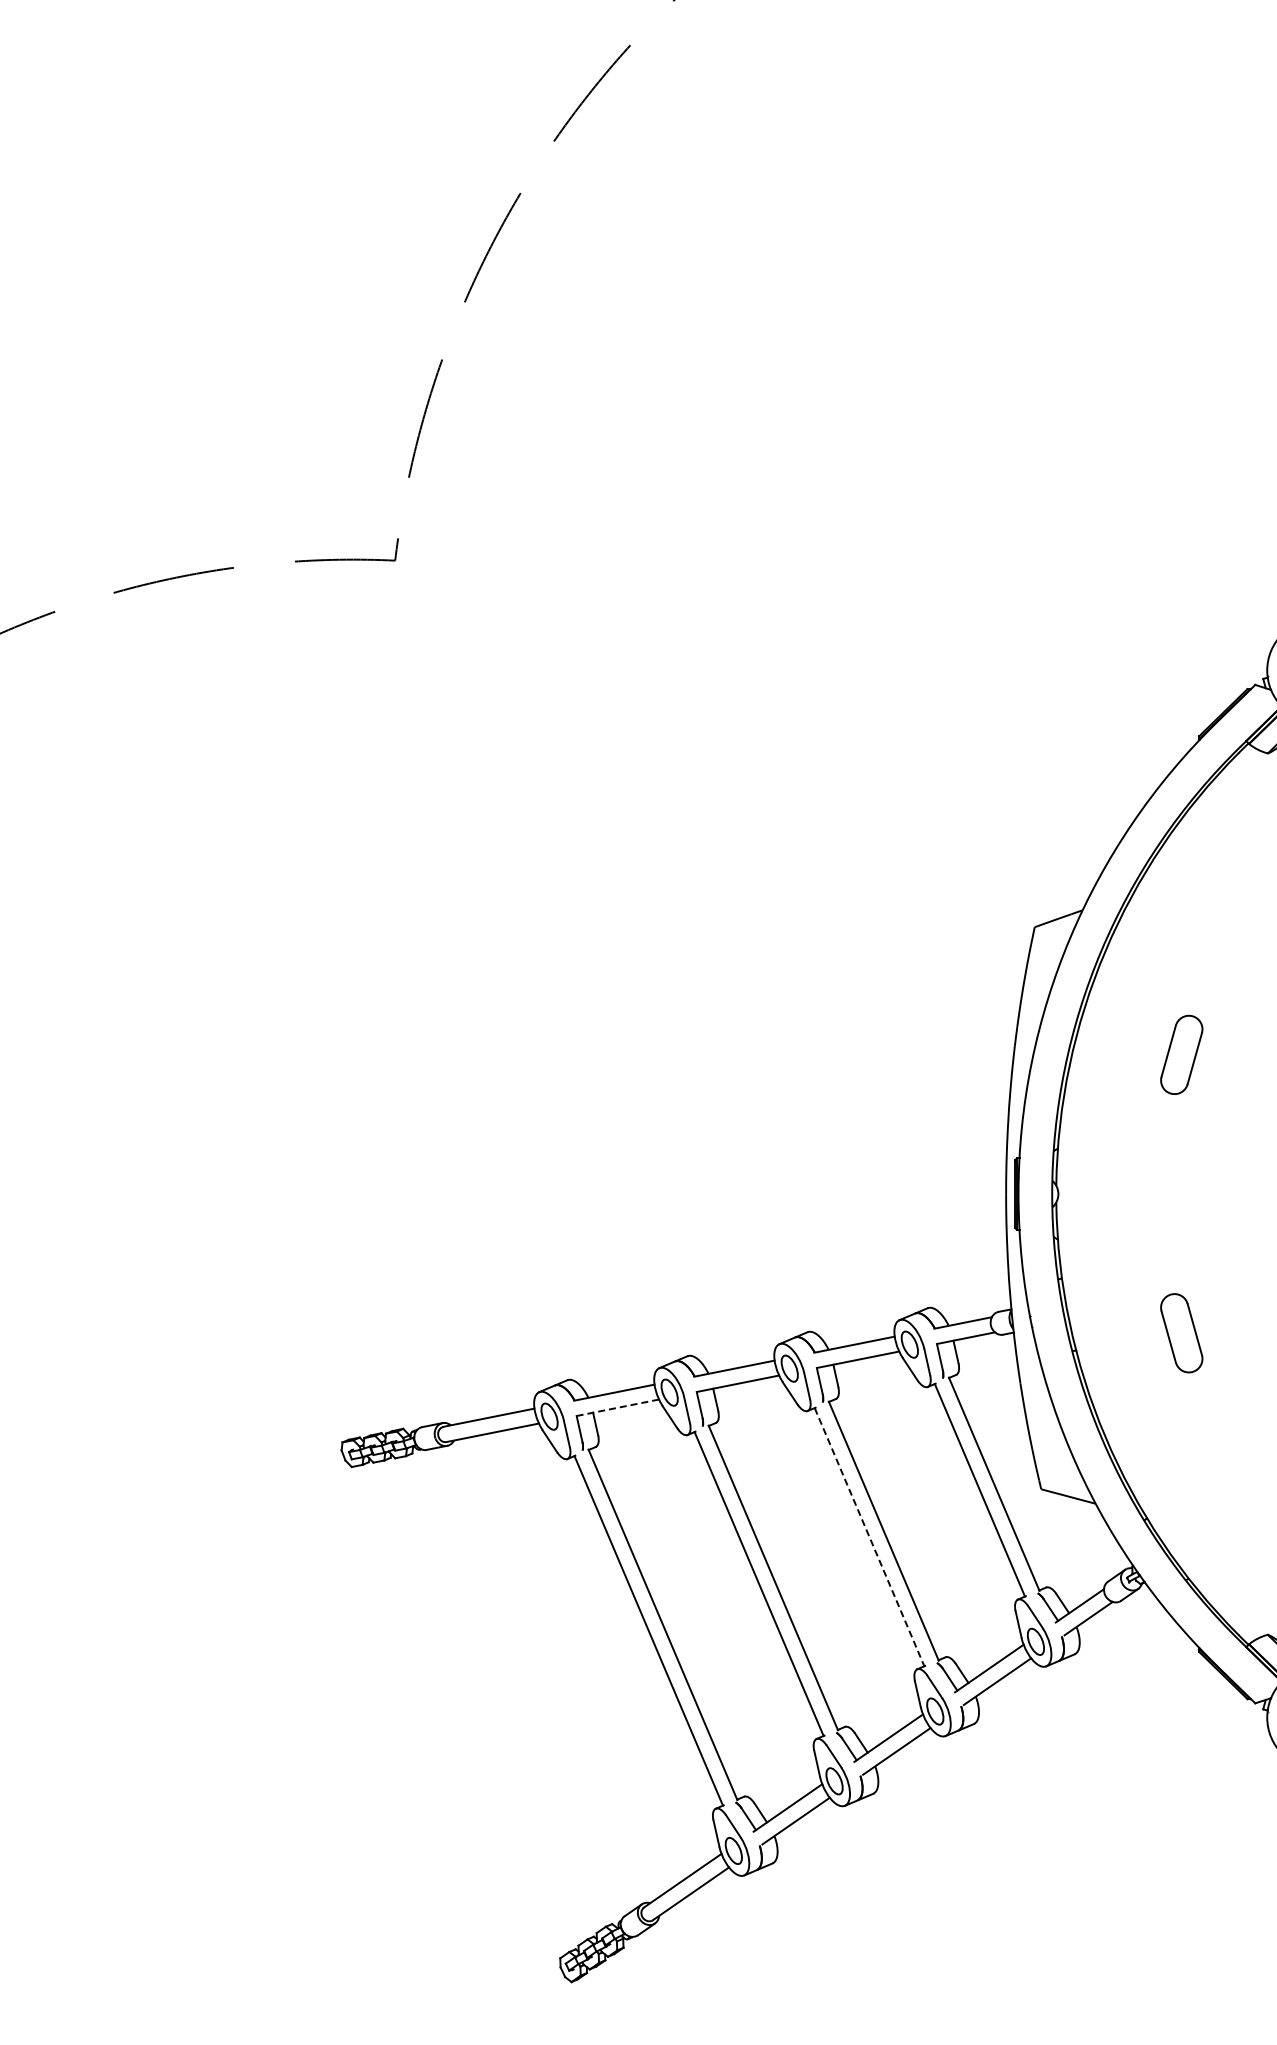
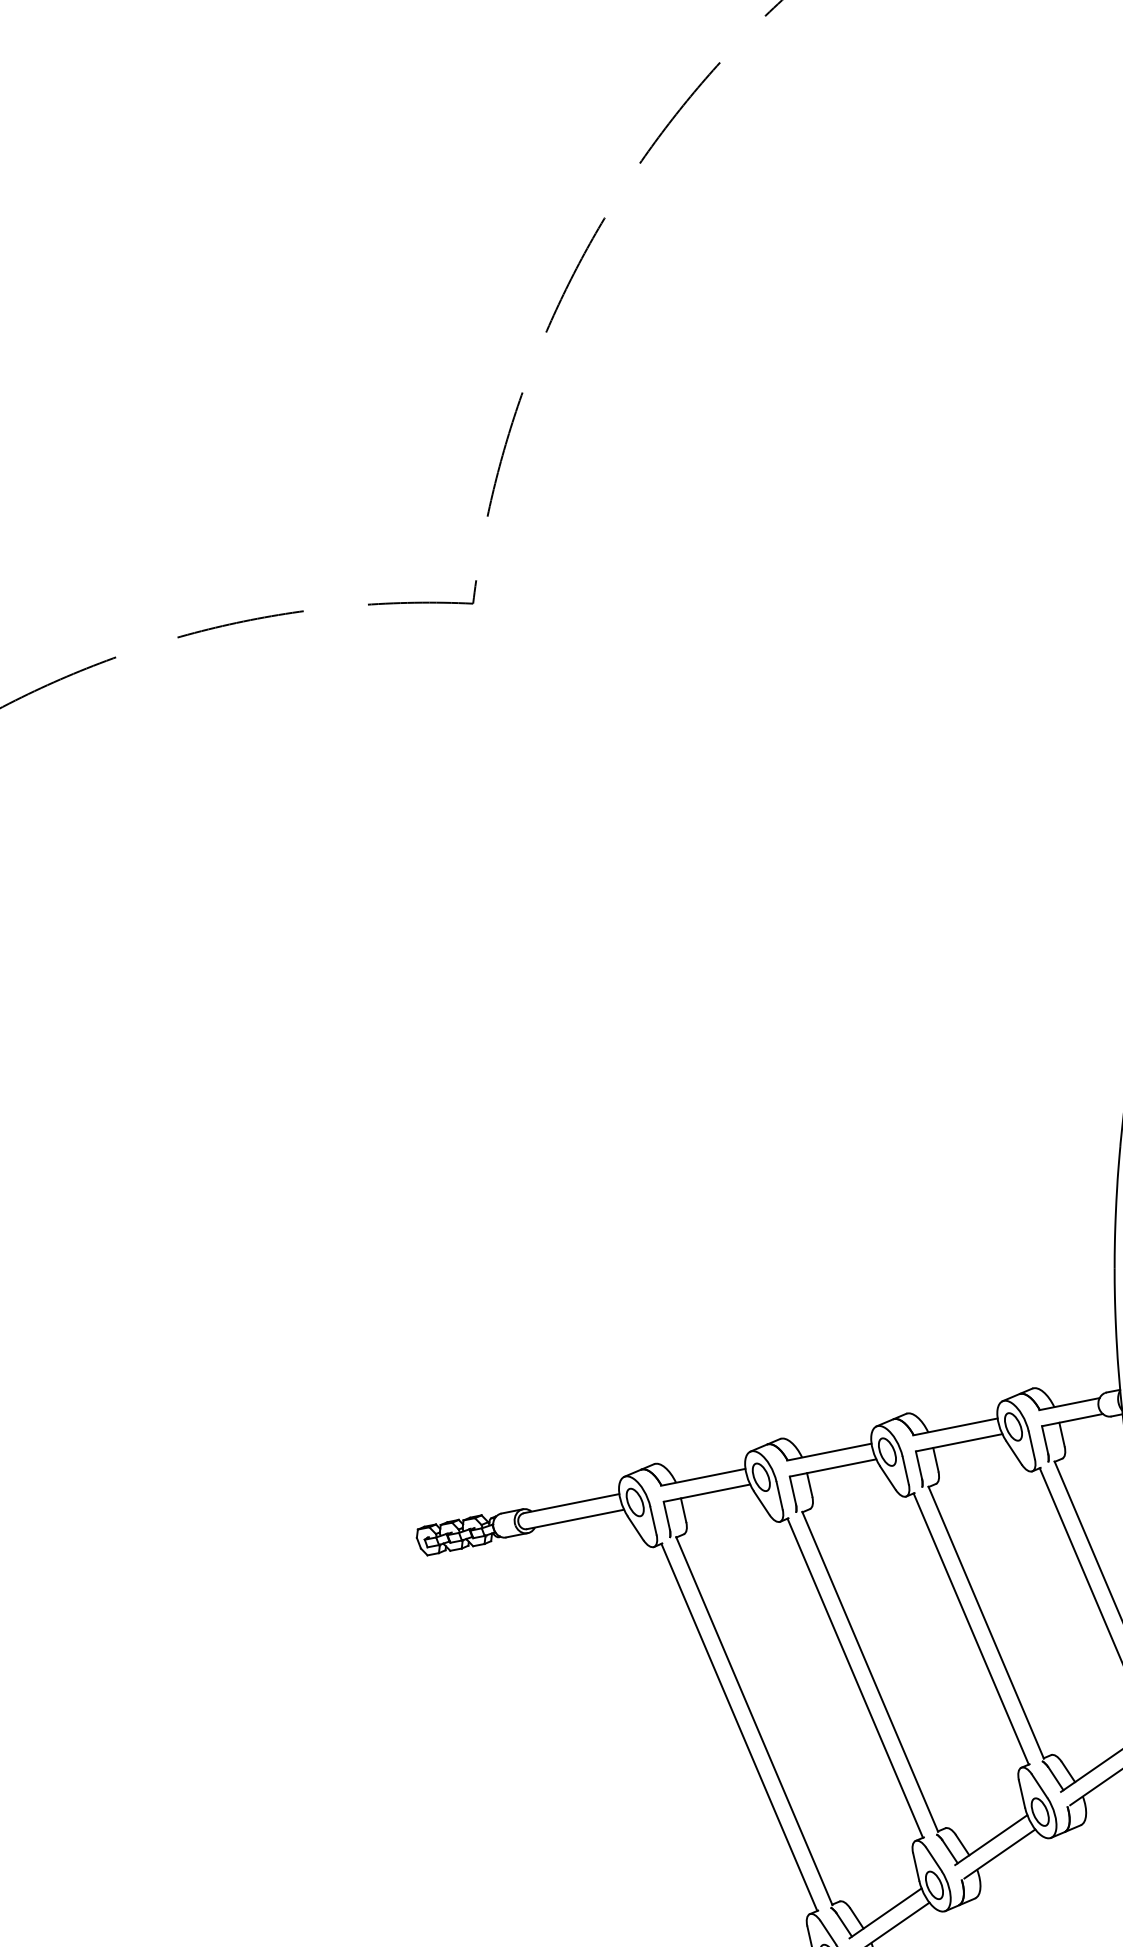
line: (618, 1407) -> (707, 1492), dashed -> solid
line: (869, 1537) -> (971, 1629), dashed -> solid

